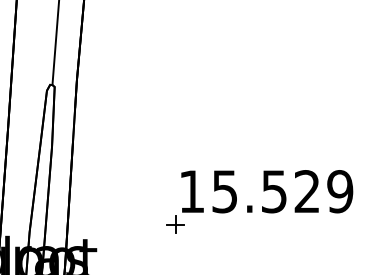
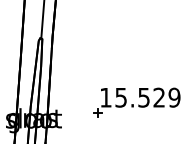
part: (258, 202) -> (136, 102), moved

